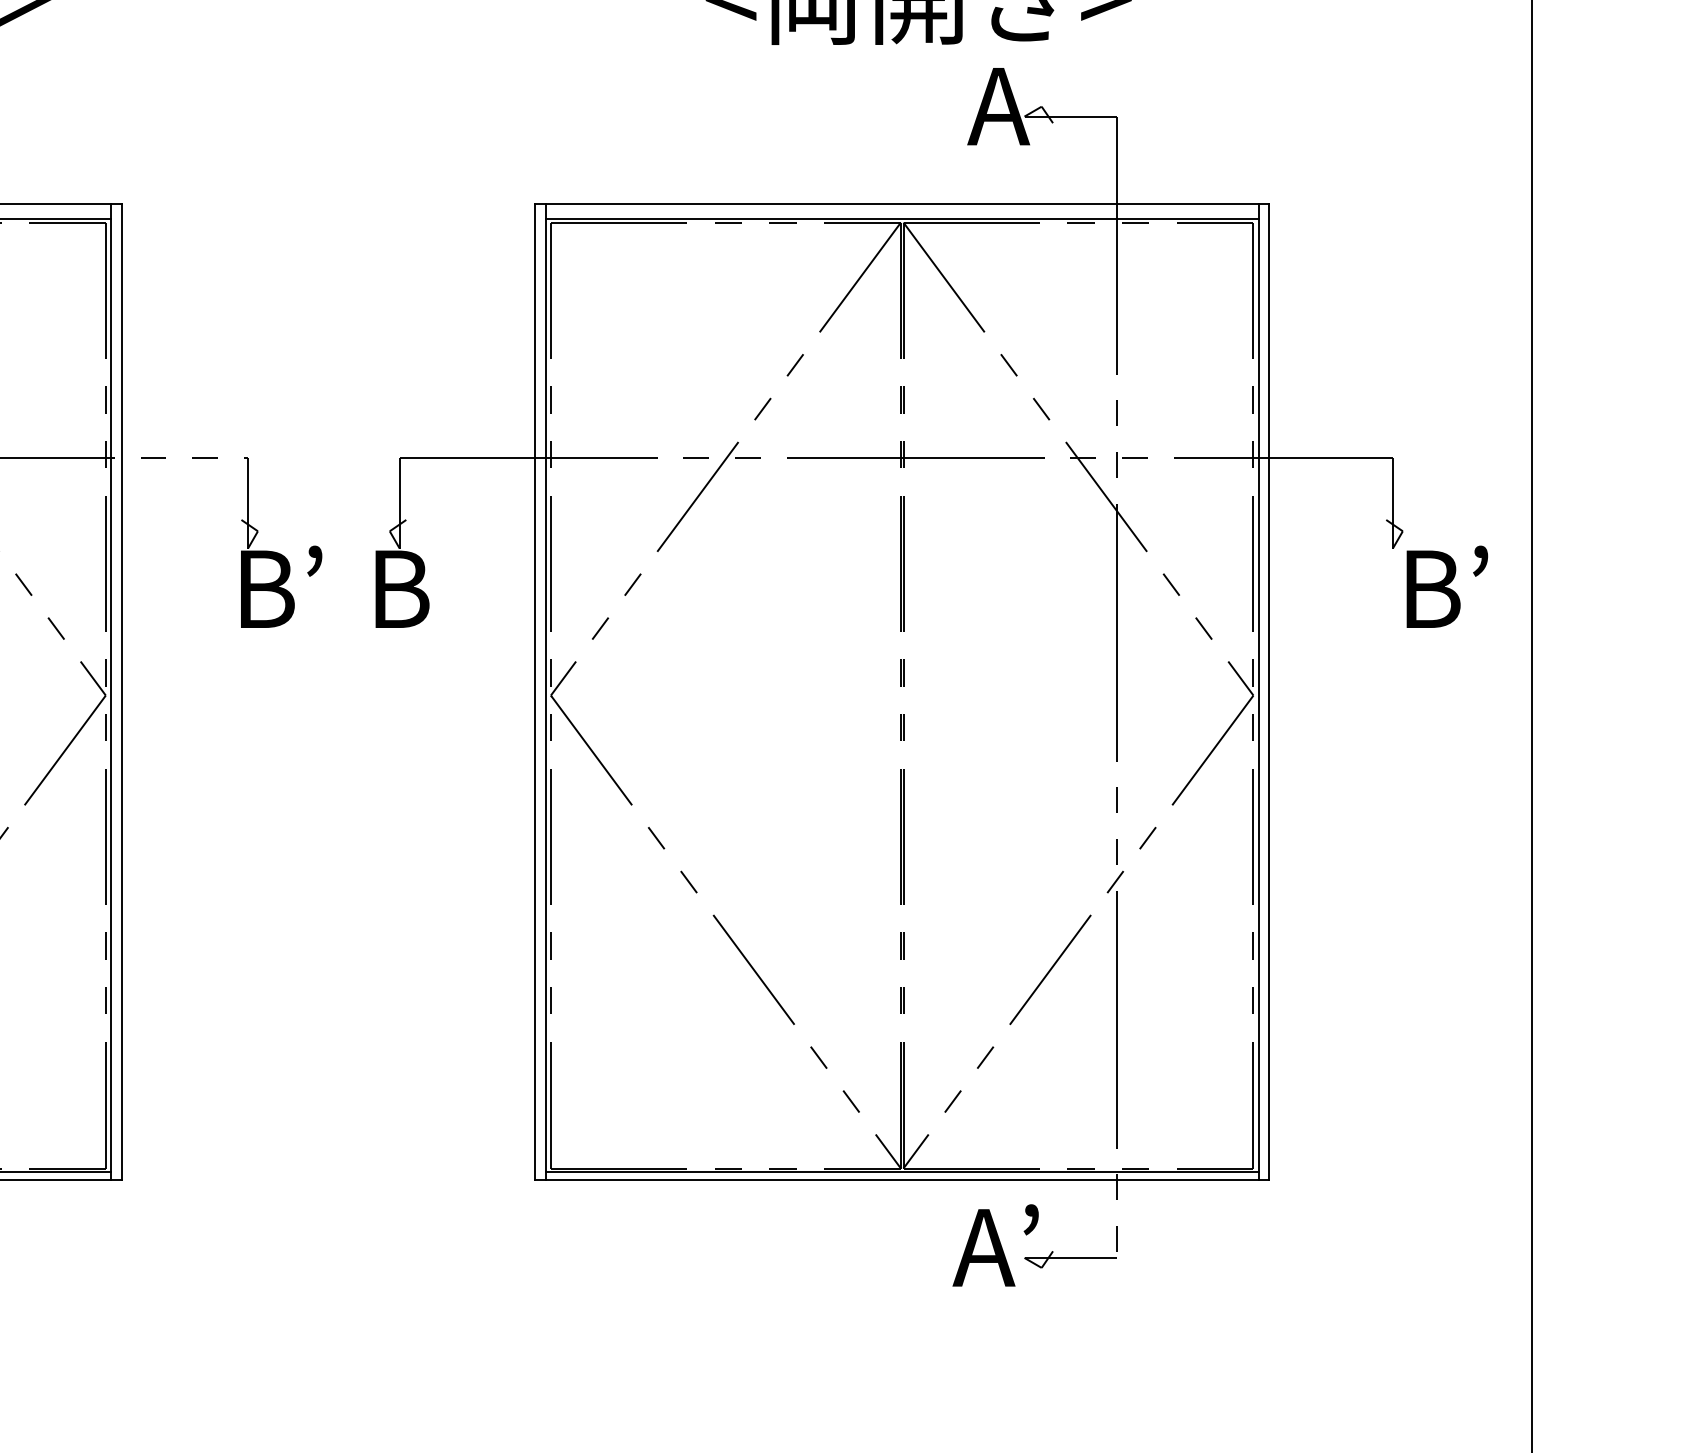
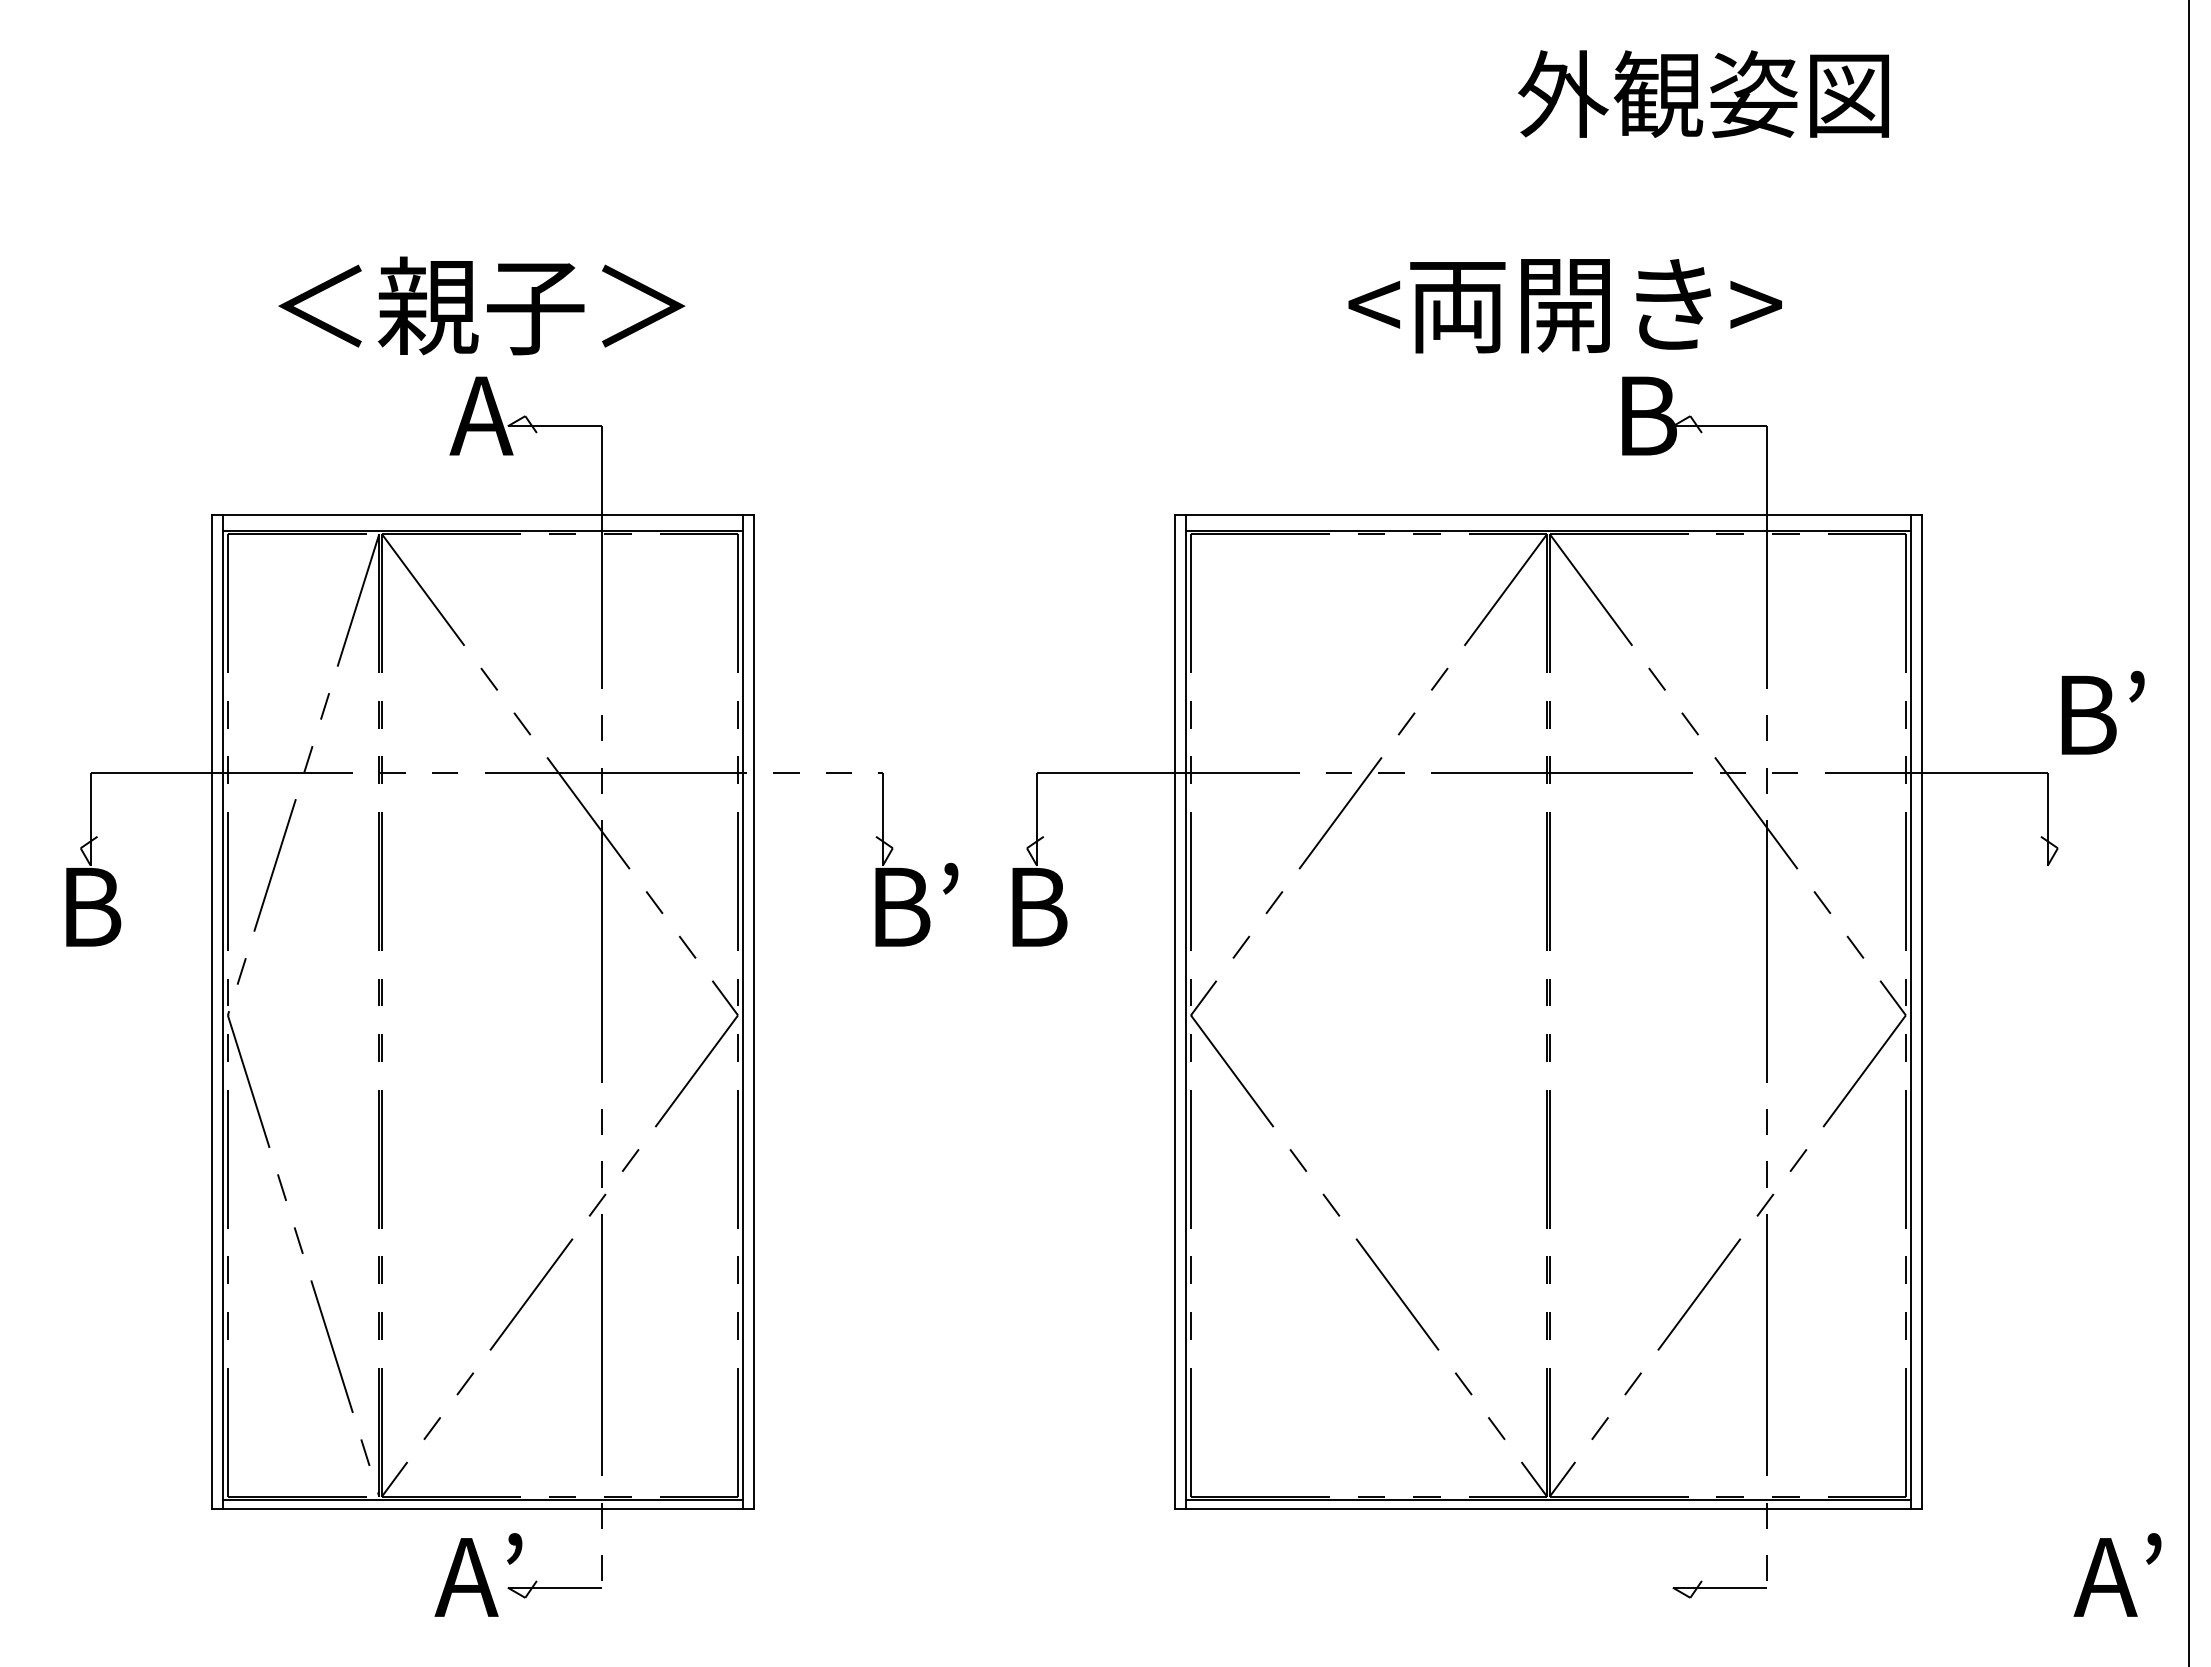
text: (998, 106) -> (1646, 415), A -> B
text: (1446, 586) -> (2102, 712), moved
text: (995, 1244) -> (2117, 1574), moved

